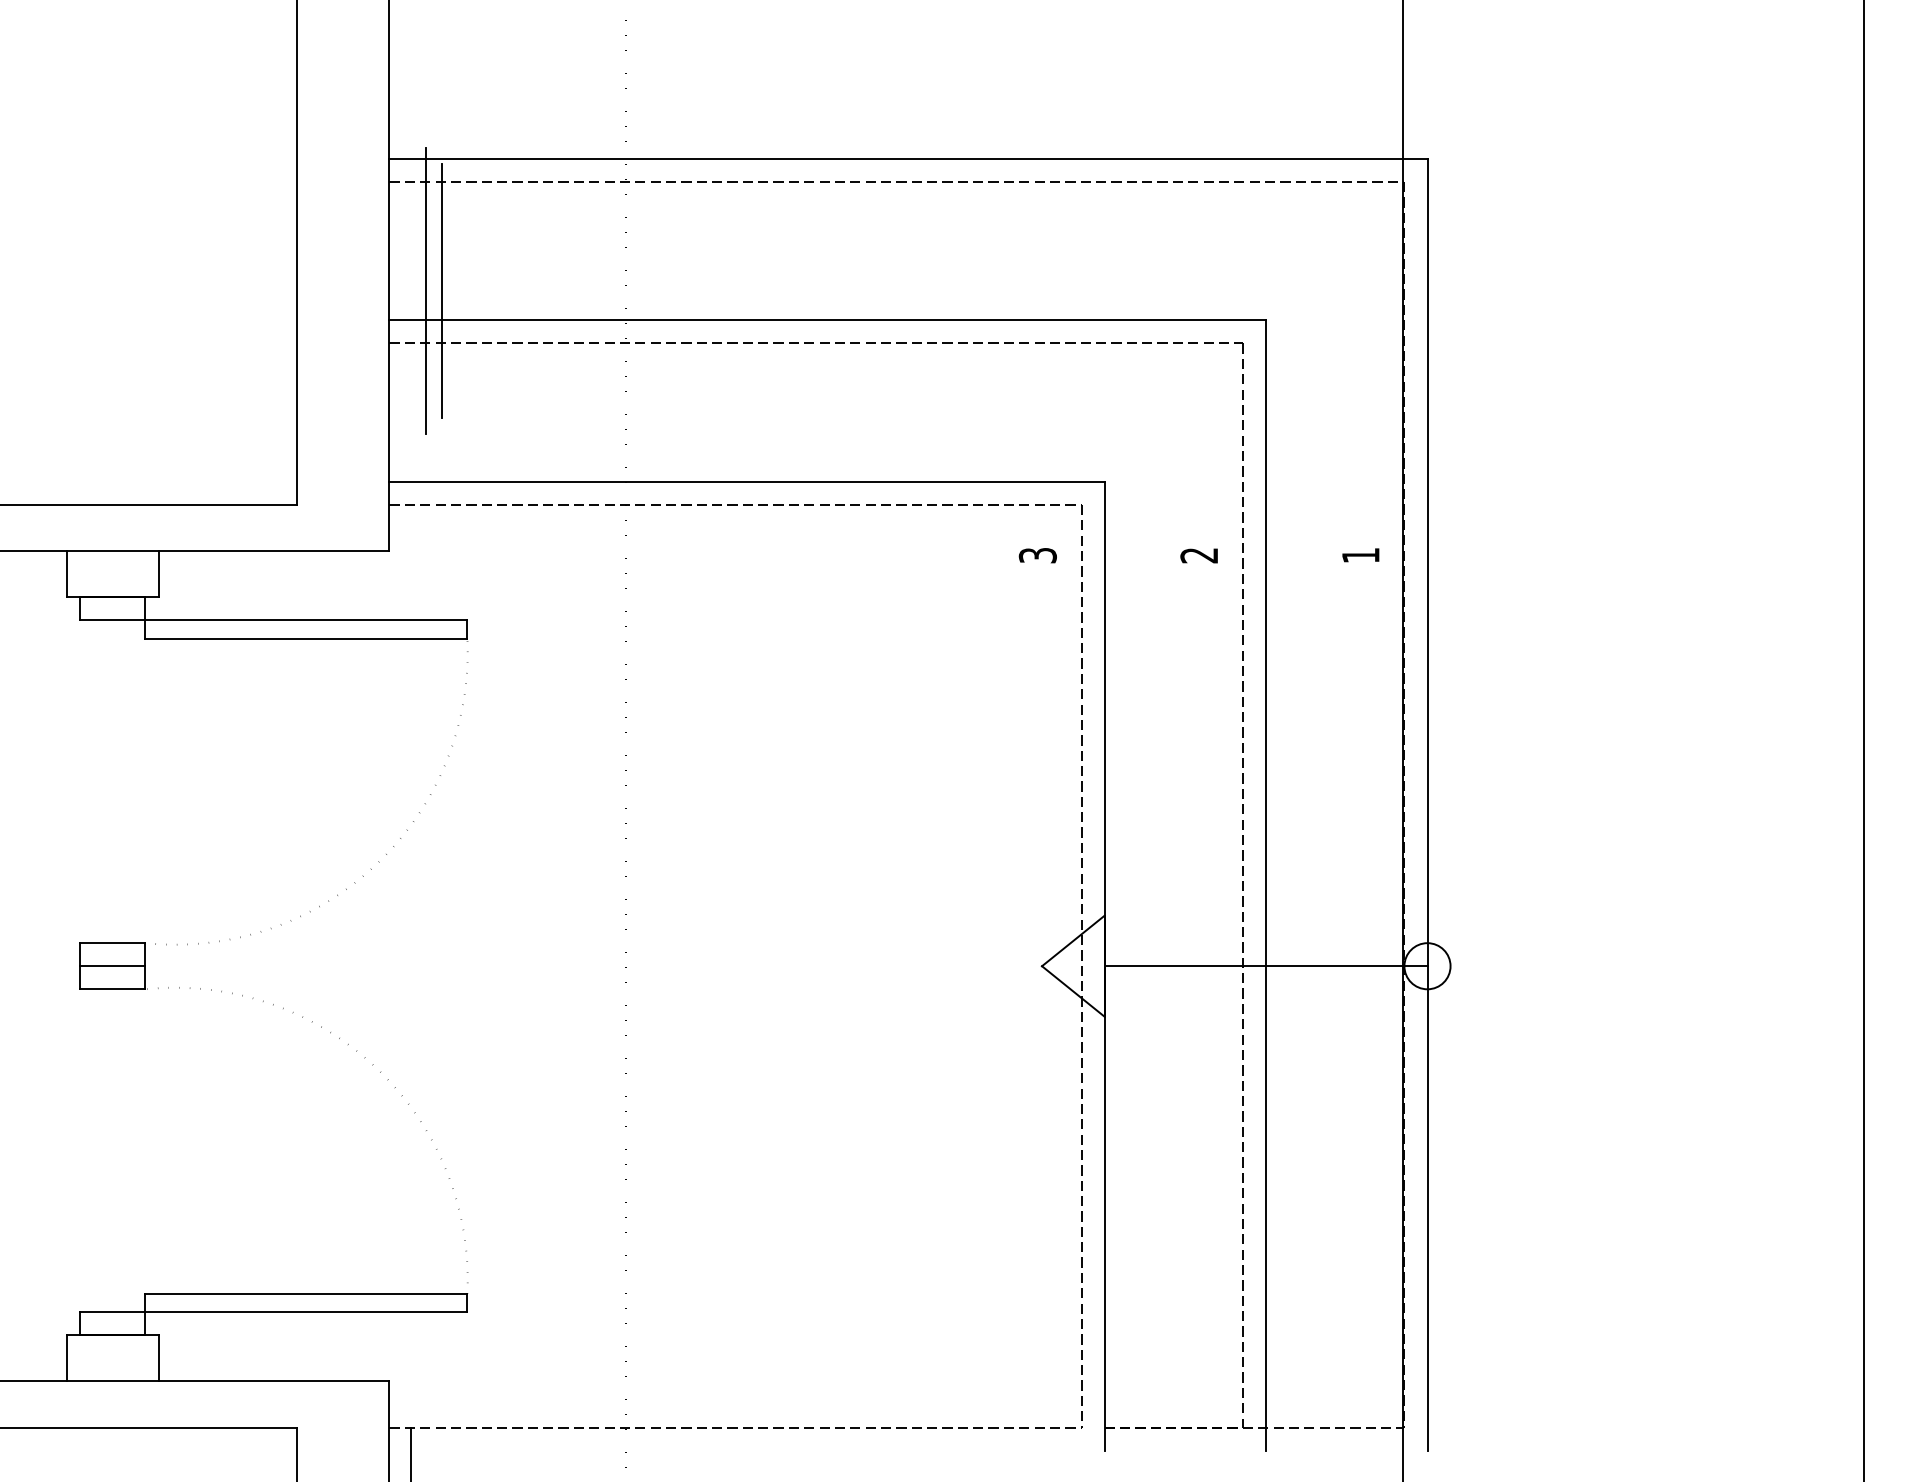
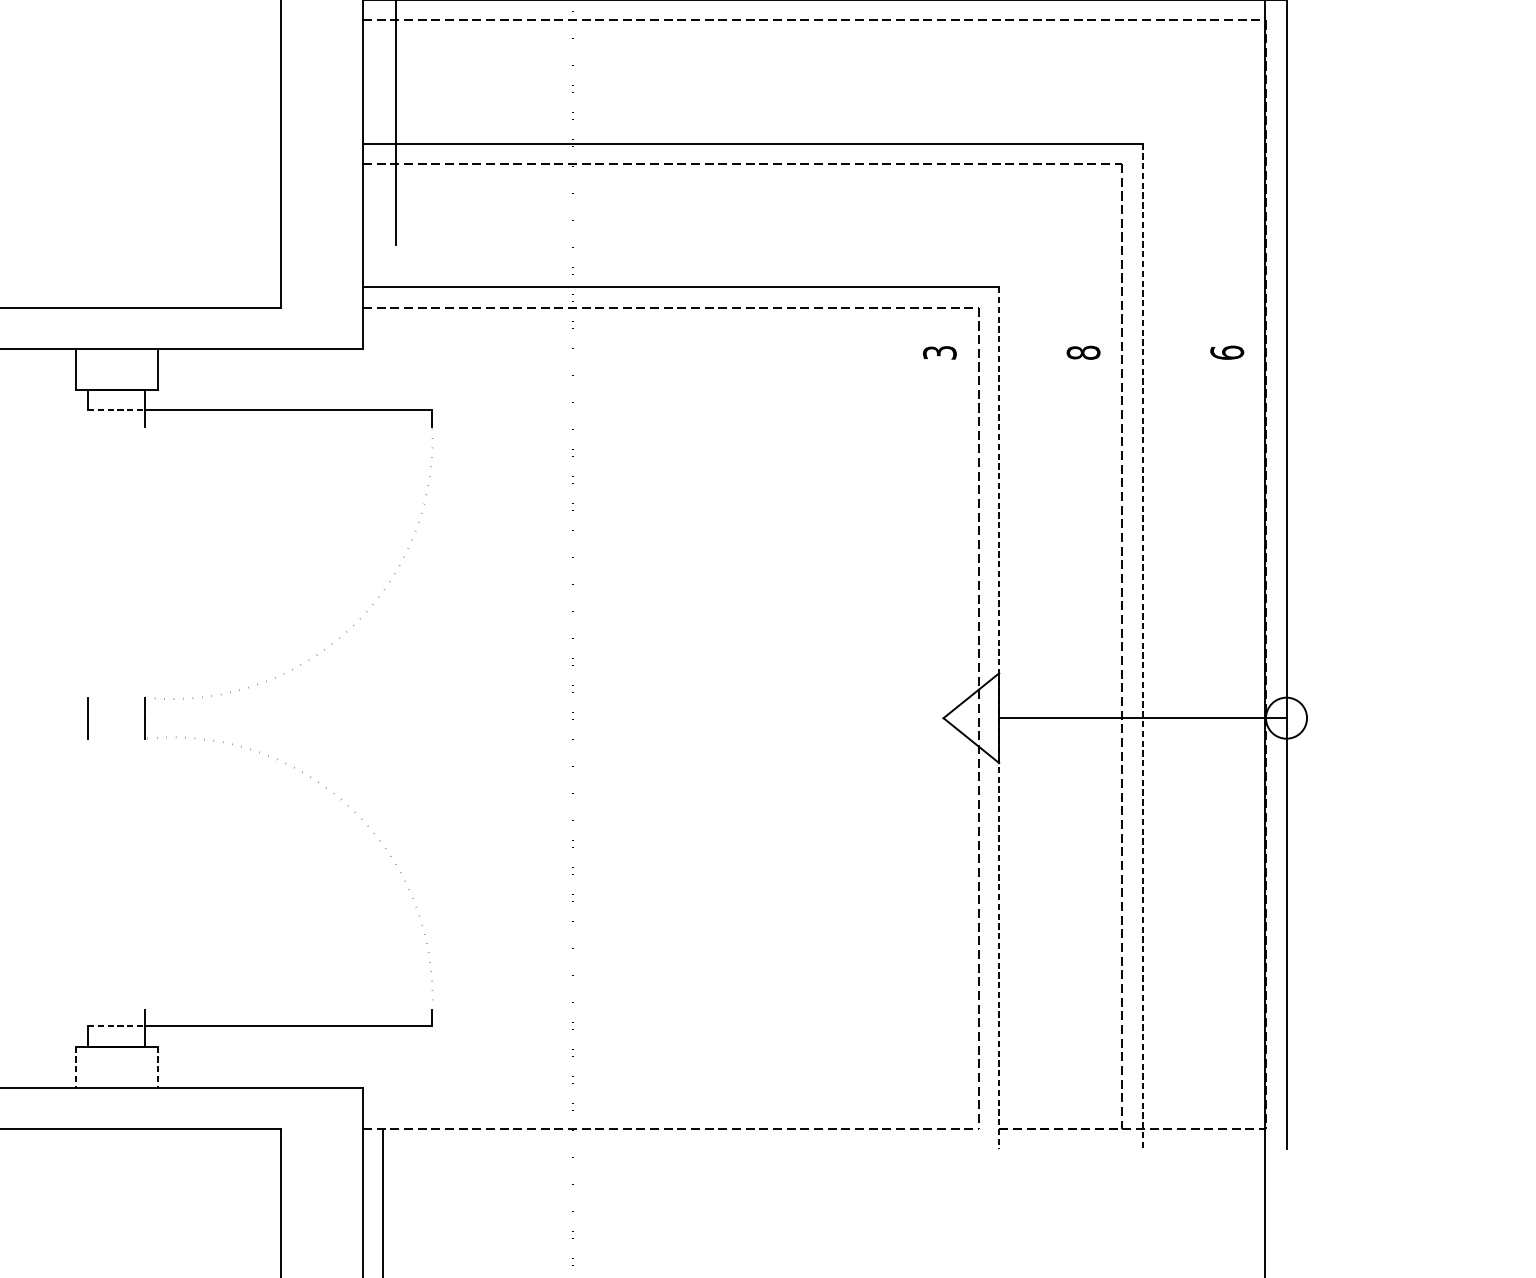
line: (442, 291) -> (410, 117), removed
text: (1199, 555) -> (1083, 352), 2 -> 8
text: (1360, 555) -> (1226, 352), 1 -> 6
line: (113, 620) -> (117, 410), solid -> dashed
line: (305, 638) -> (288, 426), removed
line: (1266, 886) -> (1143, 647), solid -> dashed
line: (112, 943) -> (116, 697), removed
line: (112, 966) -> (116, 718), removed
line: (1104, 966) -> (999, 718), solid -> dashed
line: (112, 989) -> (116, 738), removed
line: (305, 1293) -> (288, 1009), removed
line: (113, 1312) -> (117, 1026), solid -> dashed
line: (66, 1358) -> (75, 1067), solid -> dashed
line: (158, 1358) -> (157, 1067), solid -> dashed

